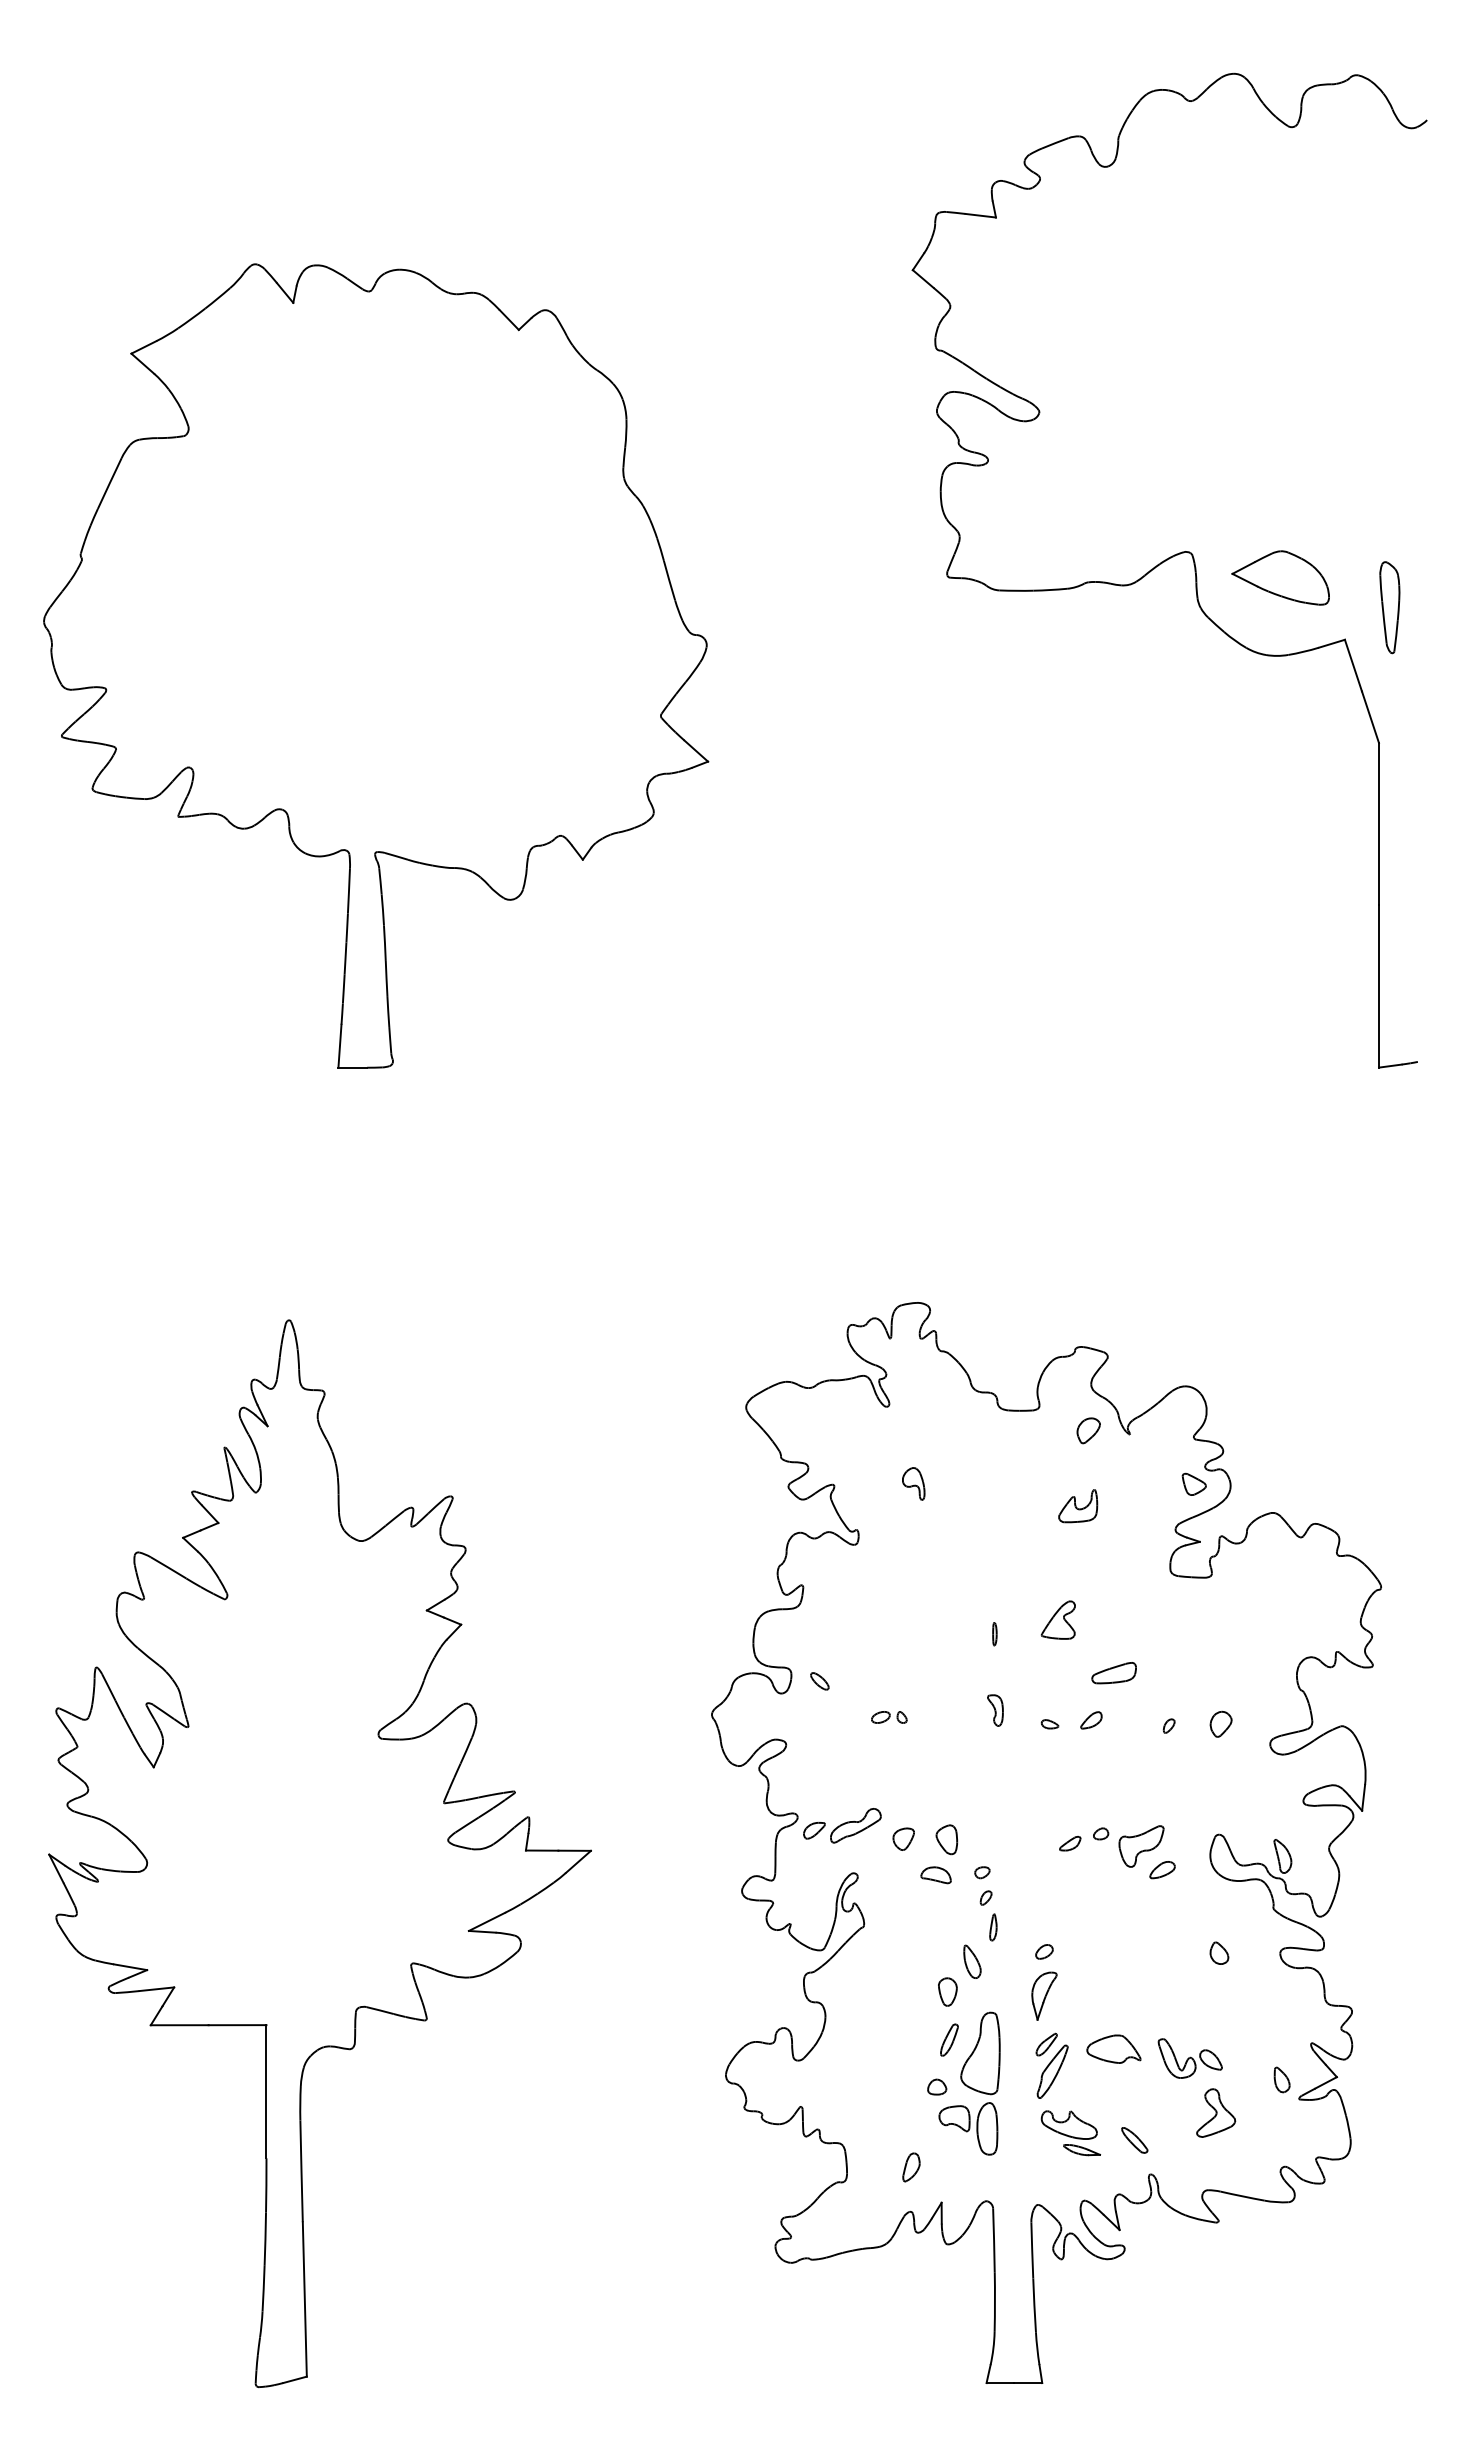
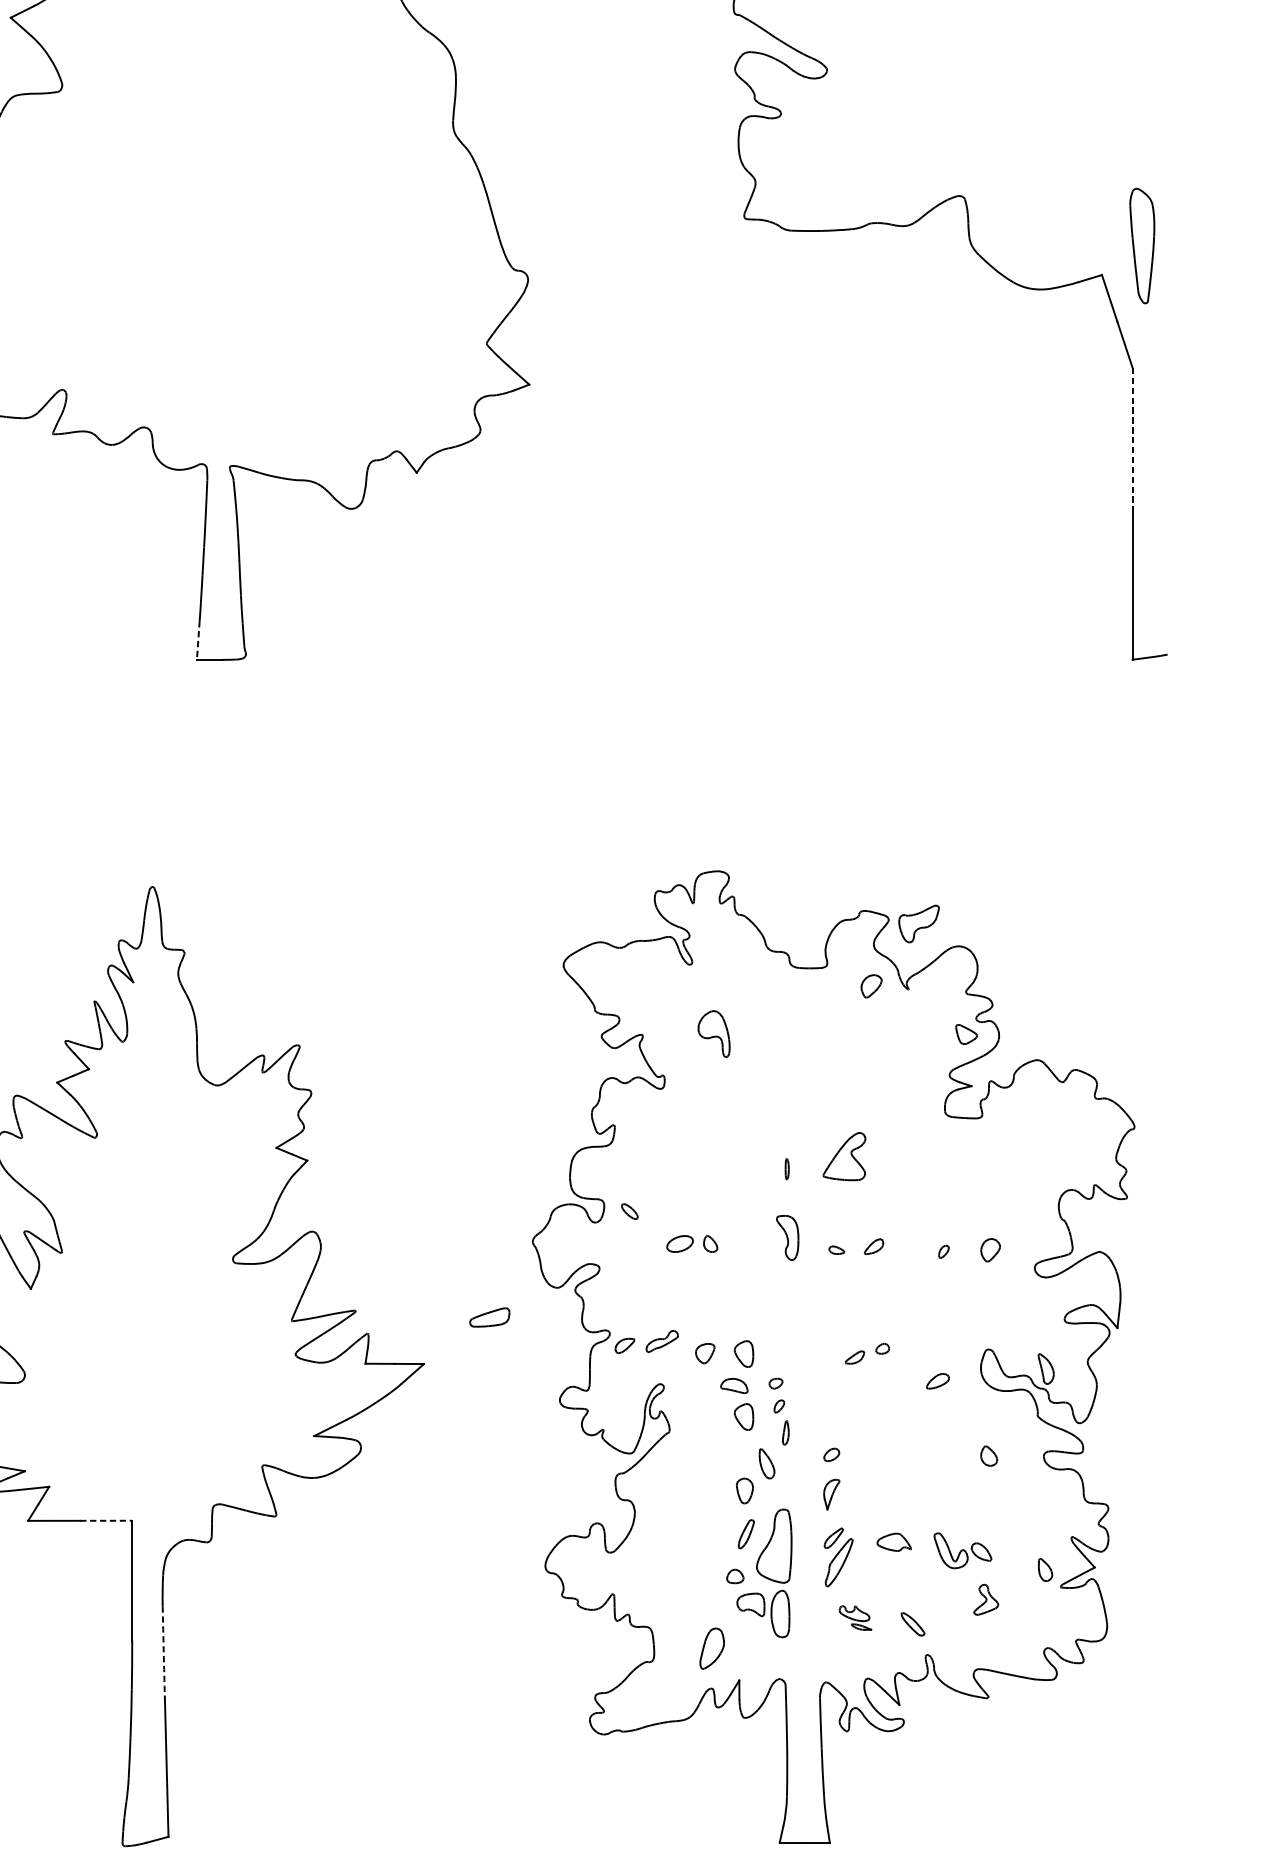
part: (1280, 577) -> (1044, 219), removed
part: (1389, 607) -> (1142, 246), size x1.4
line: (1378, 824) -> (1132, 441), solid -> dashed
line: (339, 1046) -> (197, 640), solid -> dashed
part: (913, 1483) -> (714, 1033), size x1.6
part: (1078, 1506) -> (862, 1054), removed
part: (1057, 1619) -> (843, 1155), size x1.4
part: (1113, 1673) -> (489, 1317), moved
part: (995, 1710) -> (787, 1237), size x1.6
part: (889, 1717) -> (692, 1244), size x1.6
part: (855, 1825) -> (661, 1341), size x0.7
part: (1141, 1846) -> (919, 924), moved
part: (946, 1909) -> (743, 1416), added
part: (1044, 1995) -> (831, 1494), size x0.7
line: (237, 2025) -> (106, 1521), solid -> dashed
part: (1113, 2048) -> (893, 1541), size x0.7
part: (1216, 2112) -> (986, 1599), size x0.7
part: (1070, 2133) -> (855, 1618), size x0.6
part: (911, 2167) -> (712, 1648), size x1.6
arc: (301, 2171) -> (163, 1652), solid -> dashed

